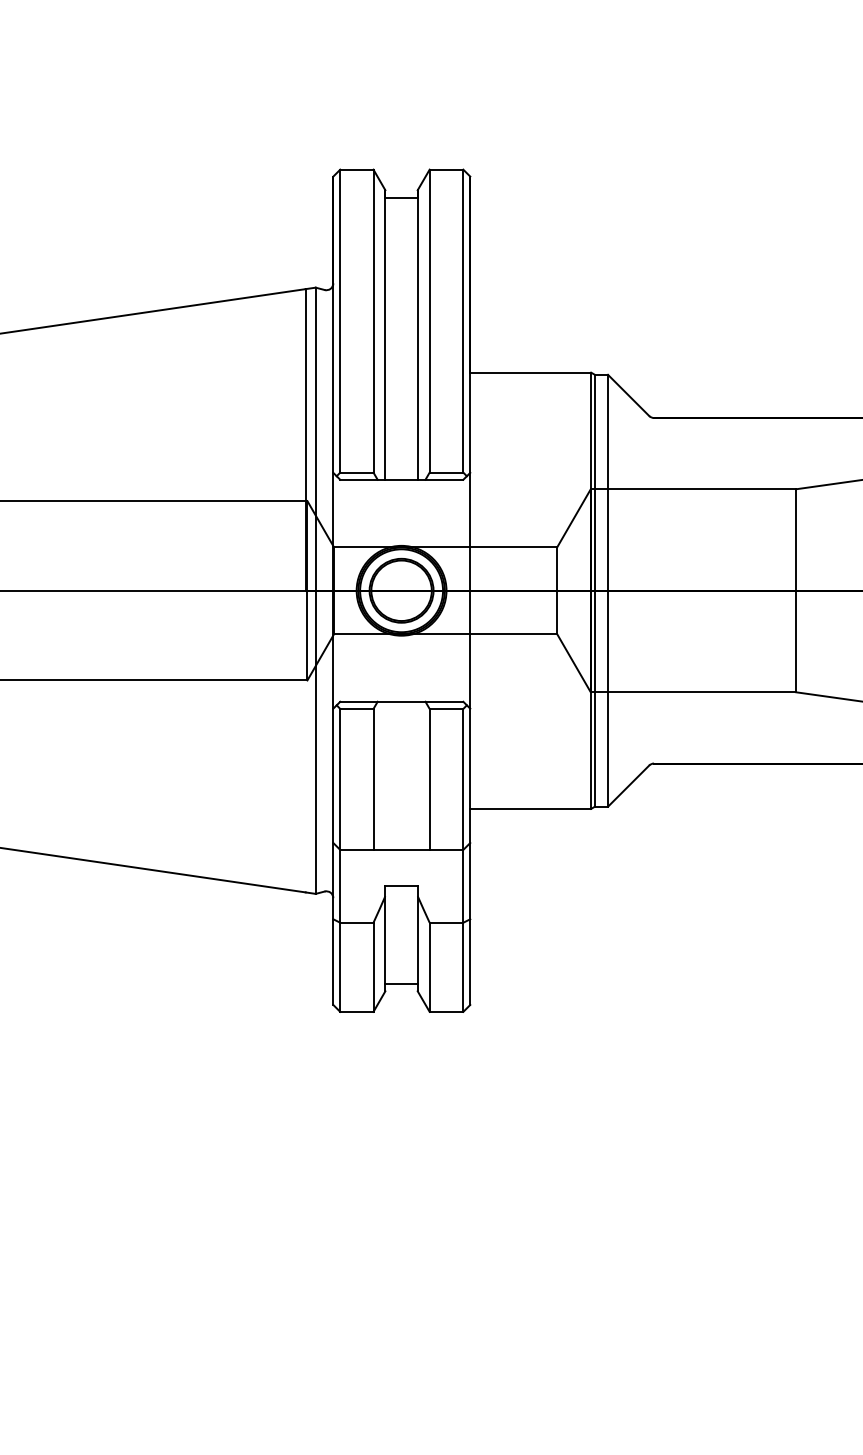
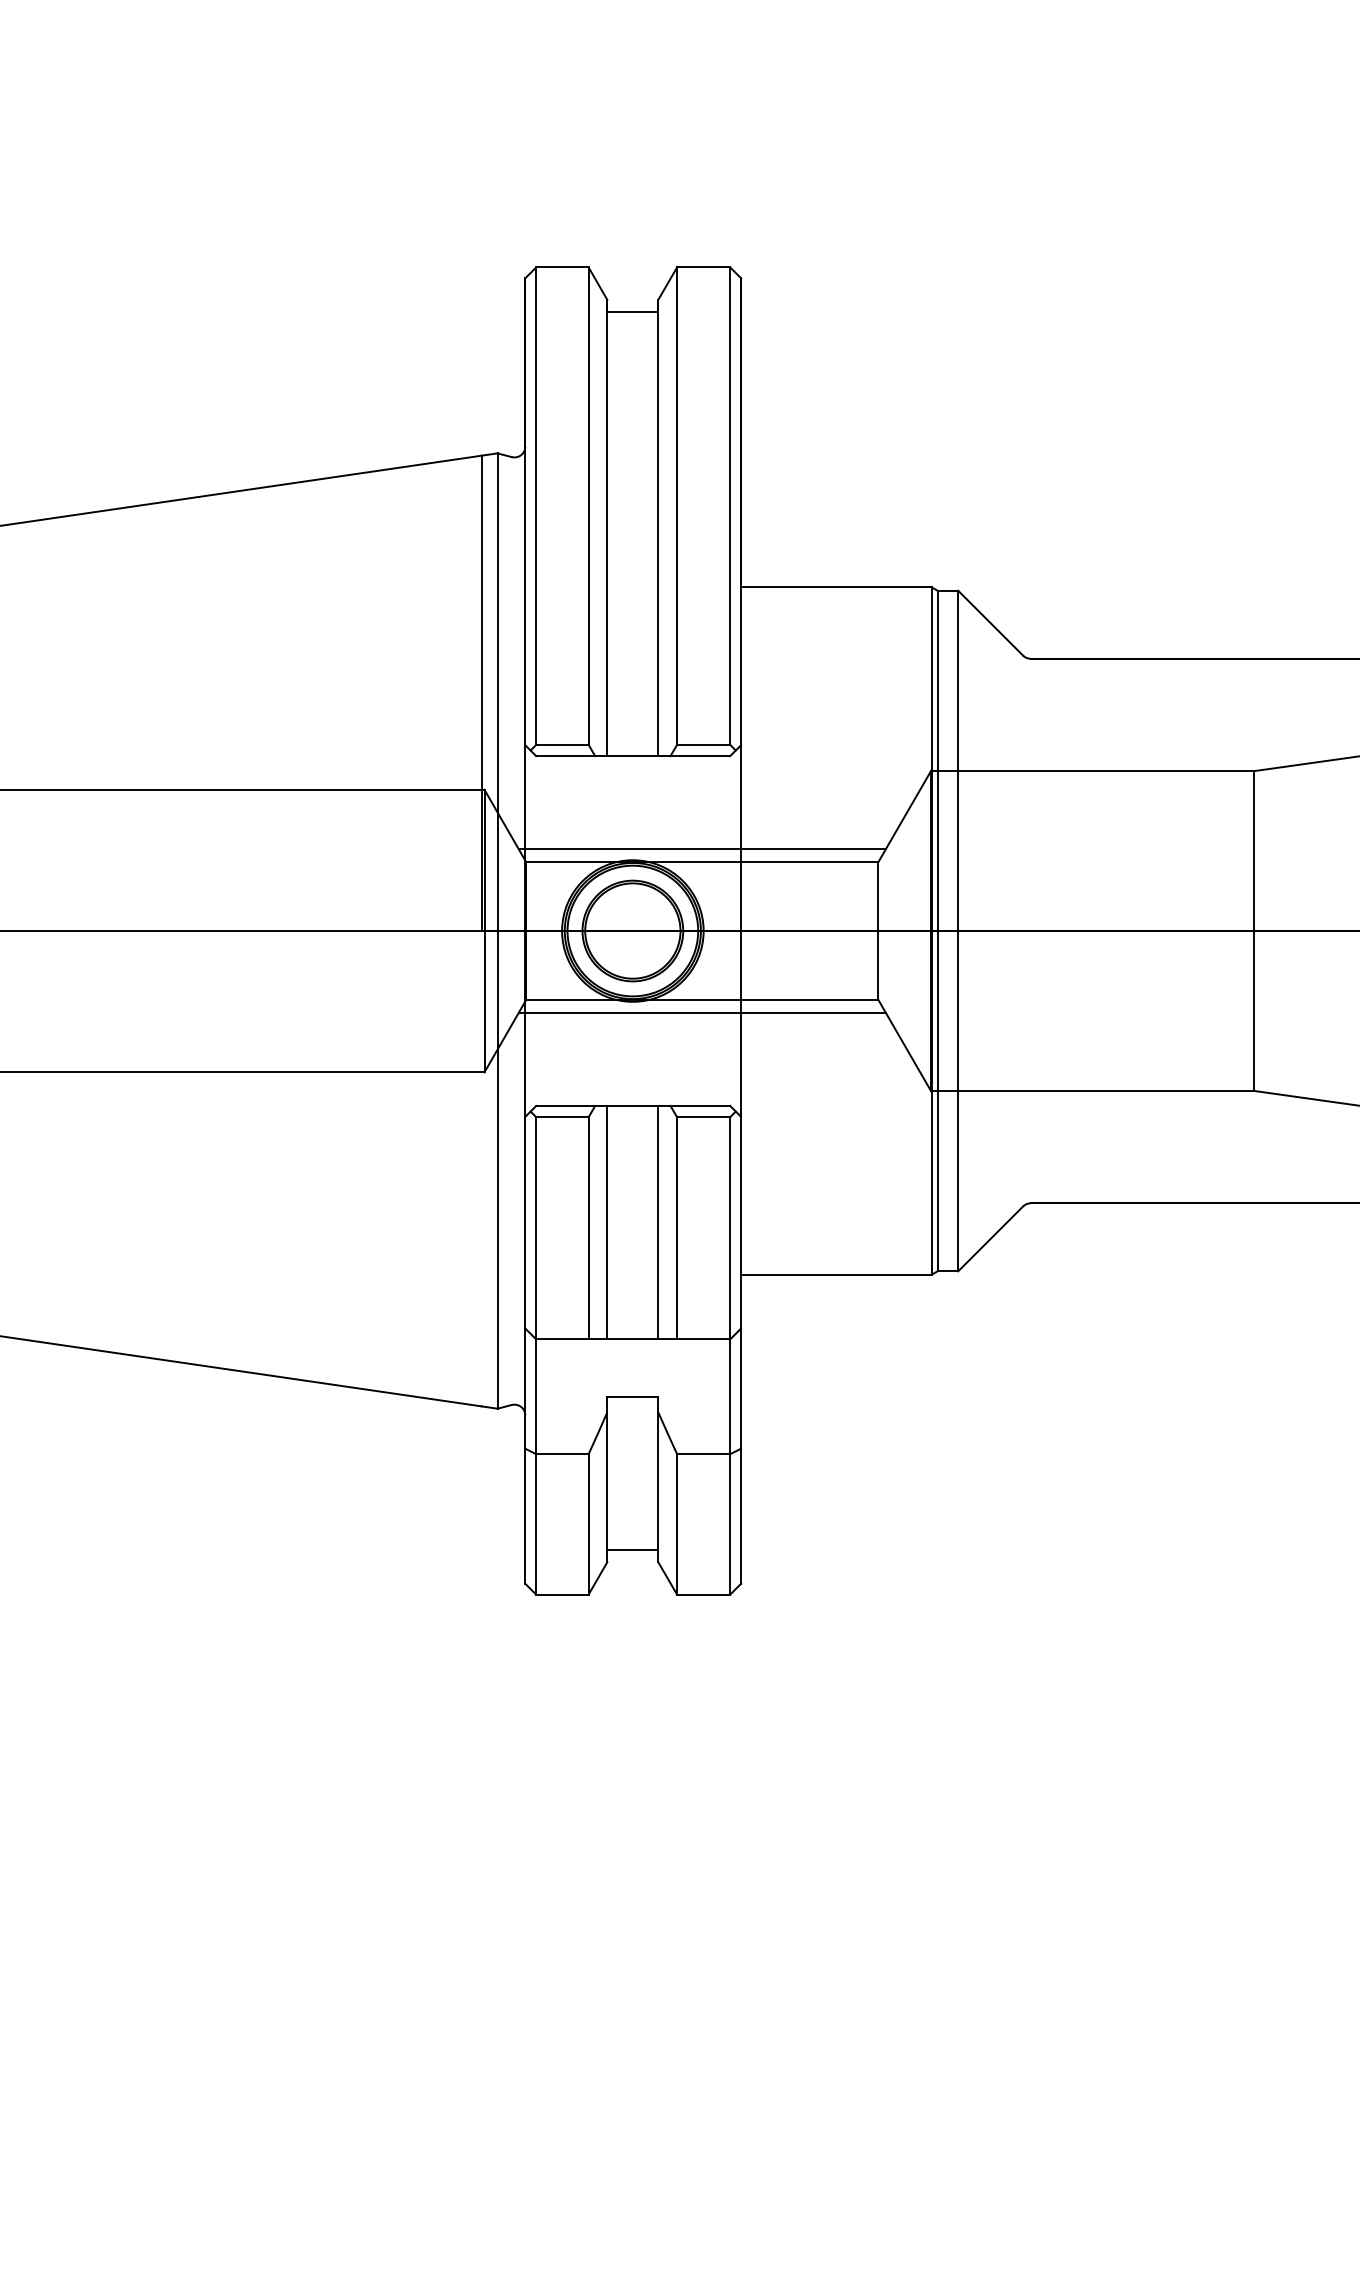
line: (445, 538) -> (702, 848), added
line: (445, 642) -> (702, 1012), added
line: (385, 775) -> (607, 1222), added
line: (417, 775) -> (657, 1222), added

